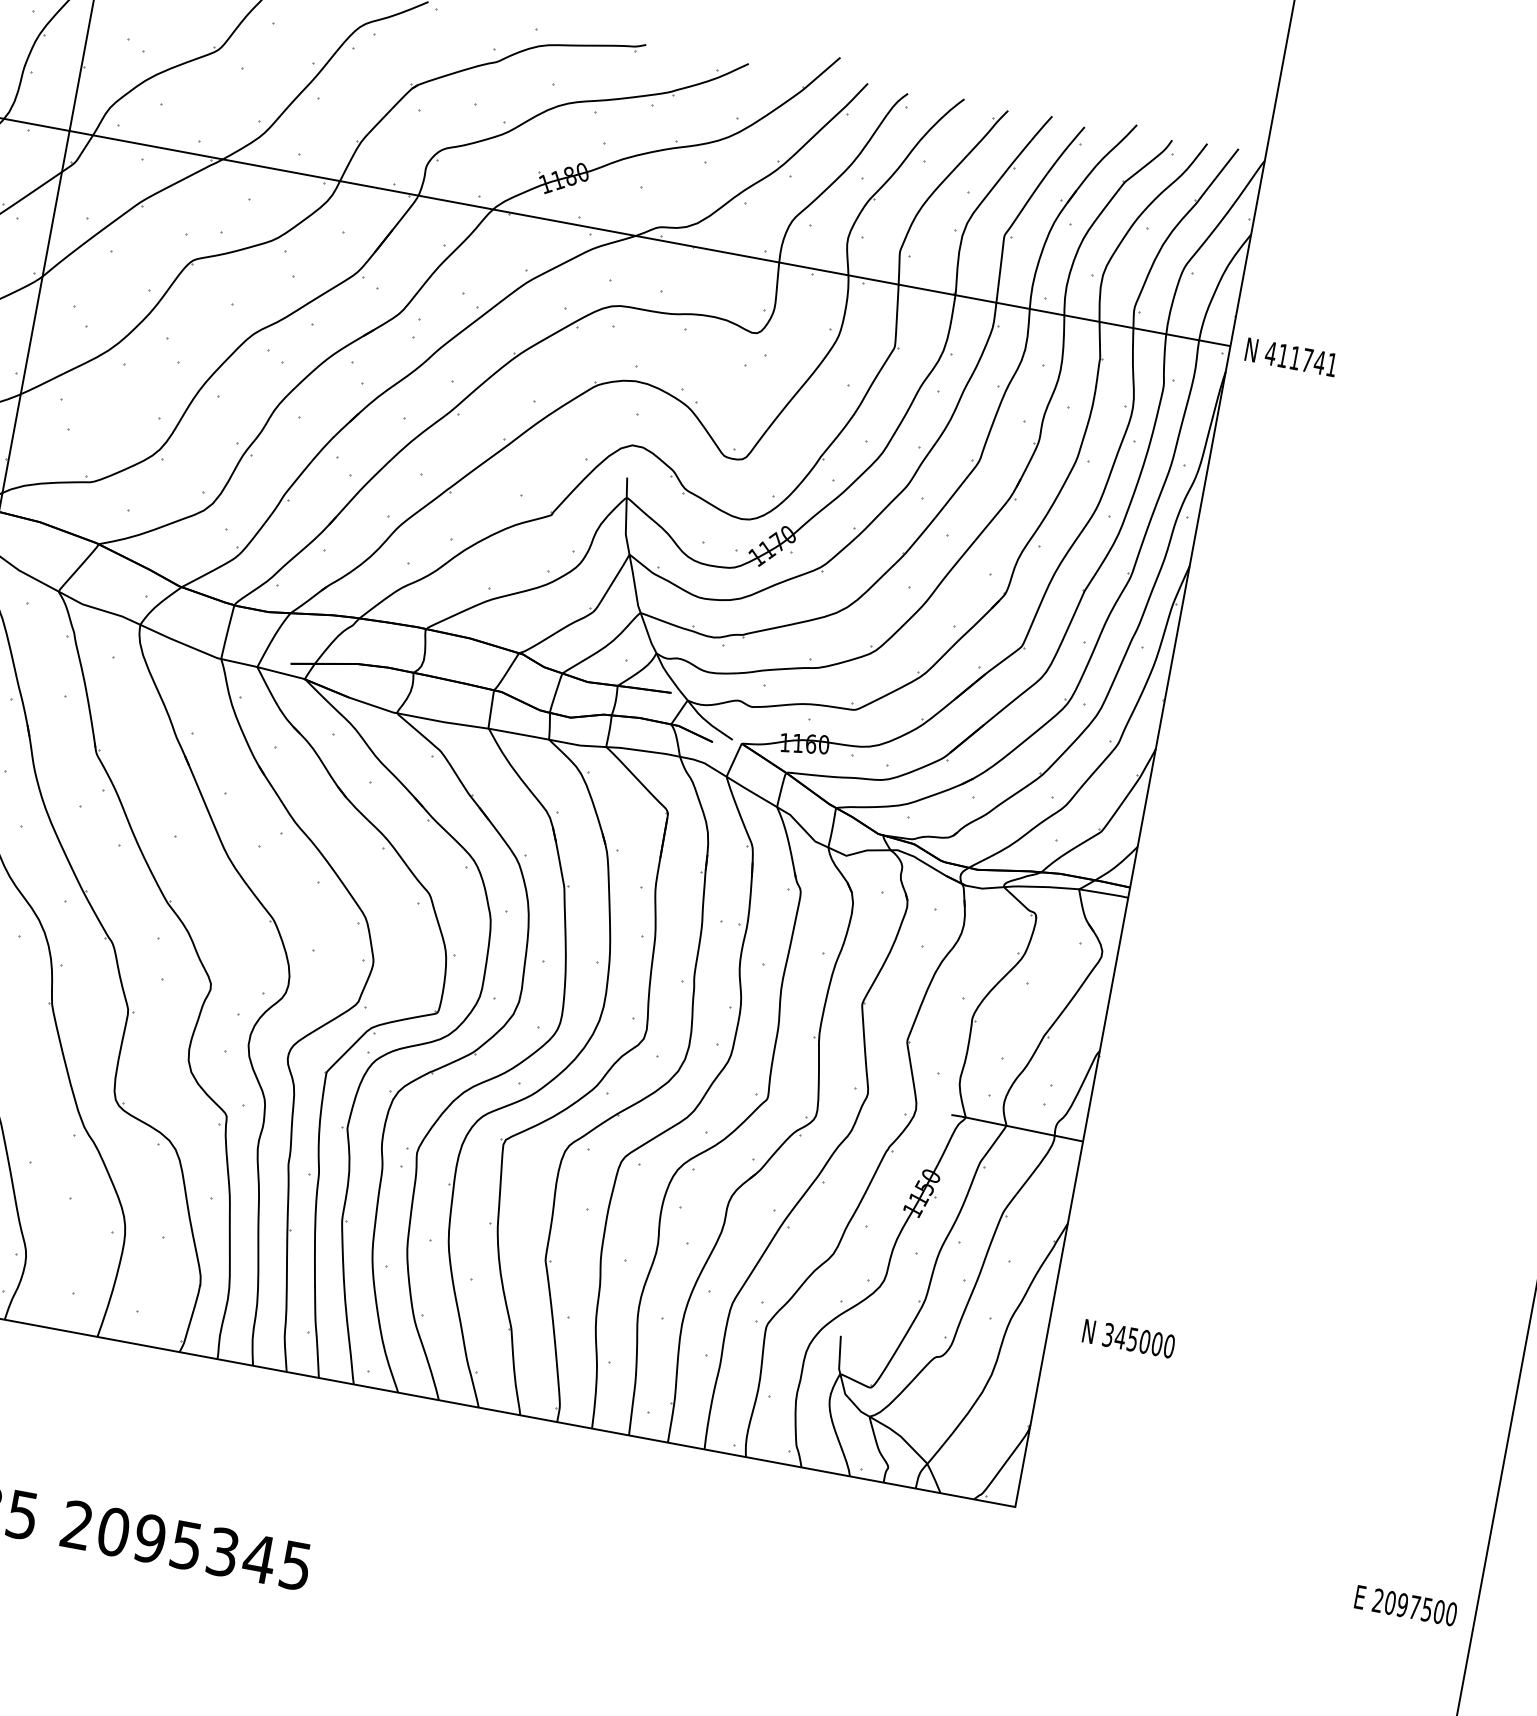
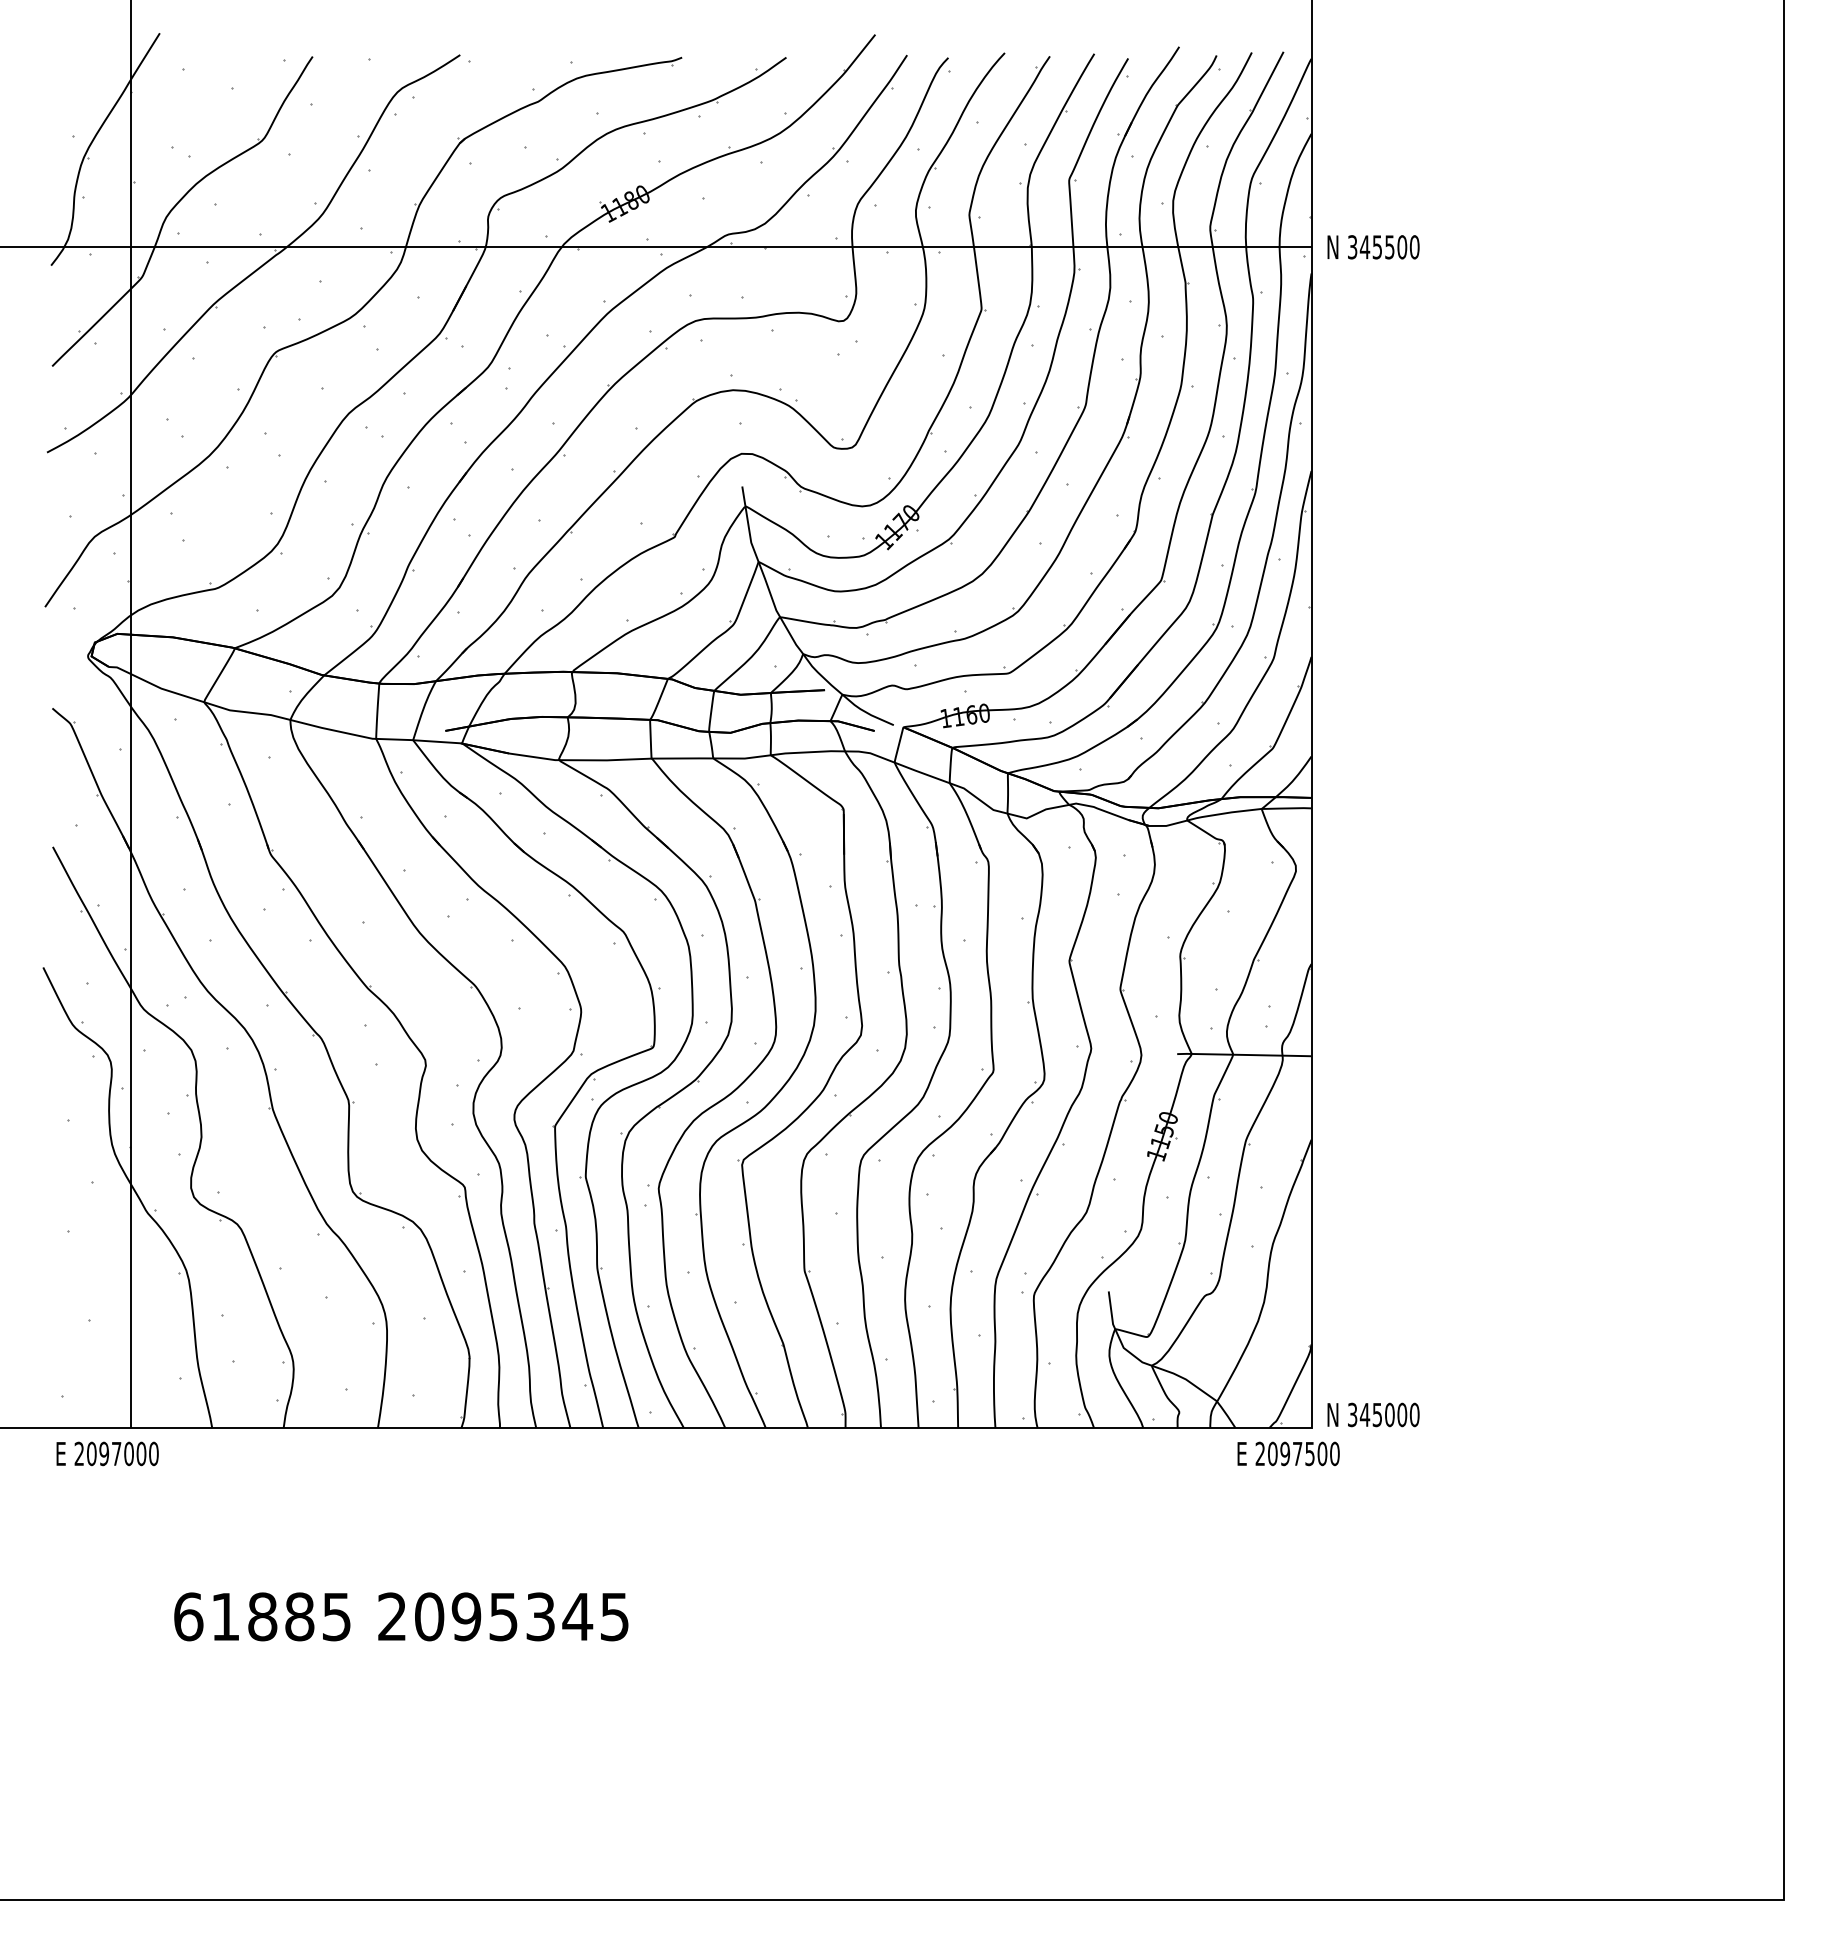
text: (1301, 359) -> (1383, 247), 411741 -> 345500
text: (1128, 1338) -> (1373, 1414), moved
text: (1405, 1605) -> (1288, 1453), moved

